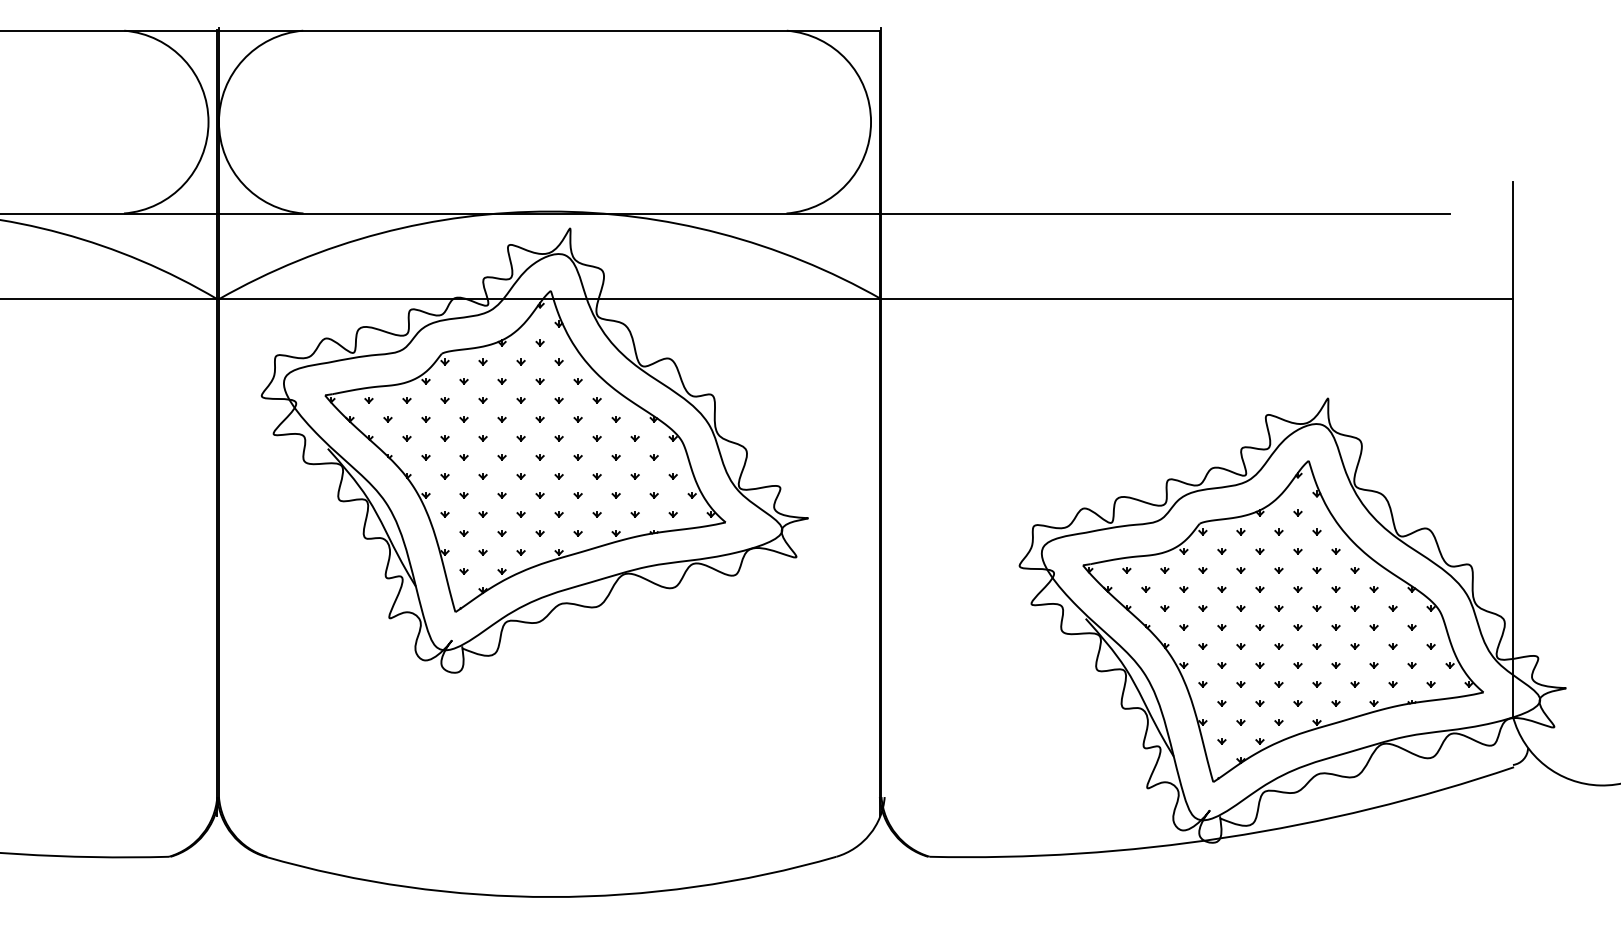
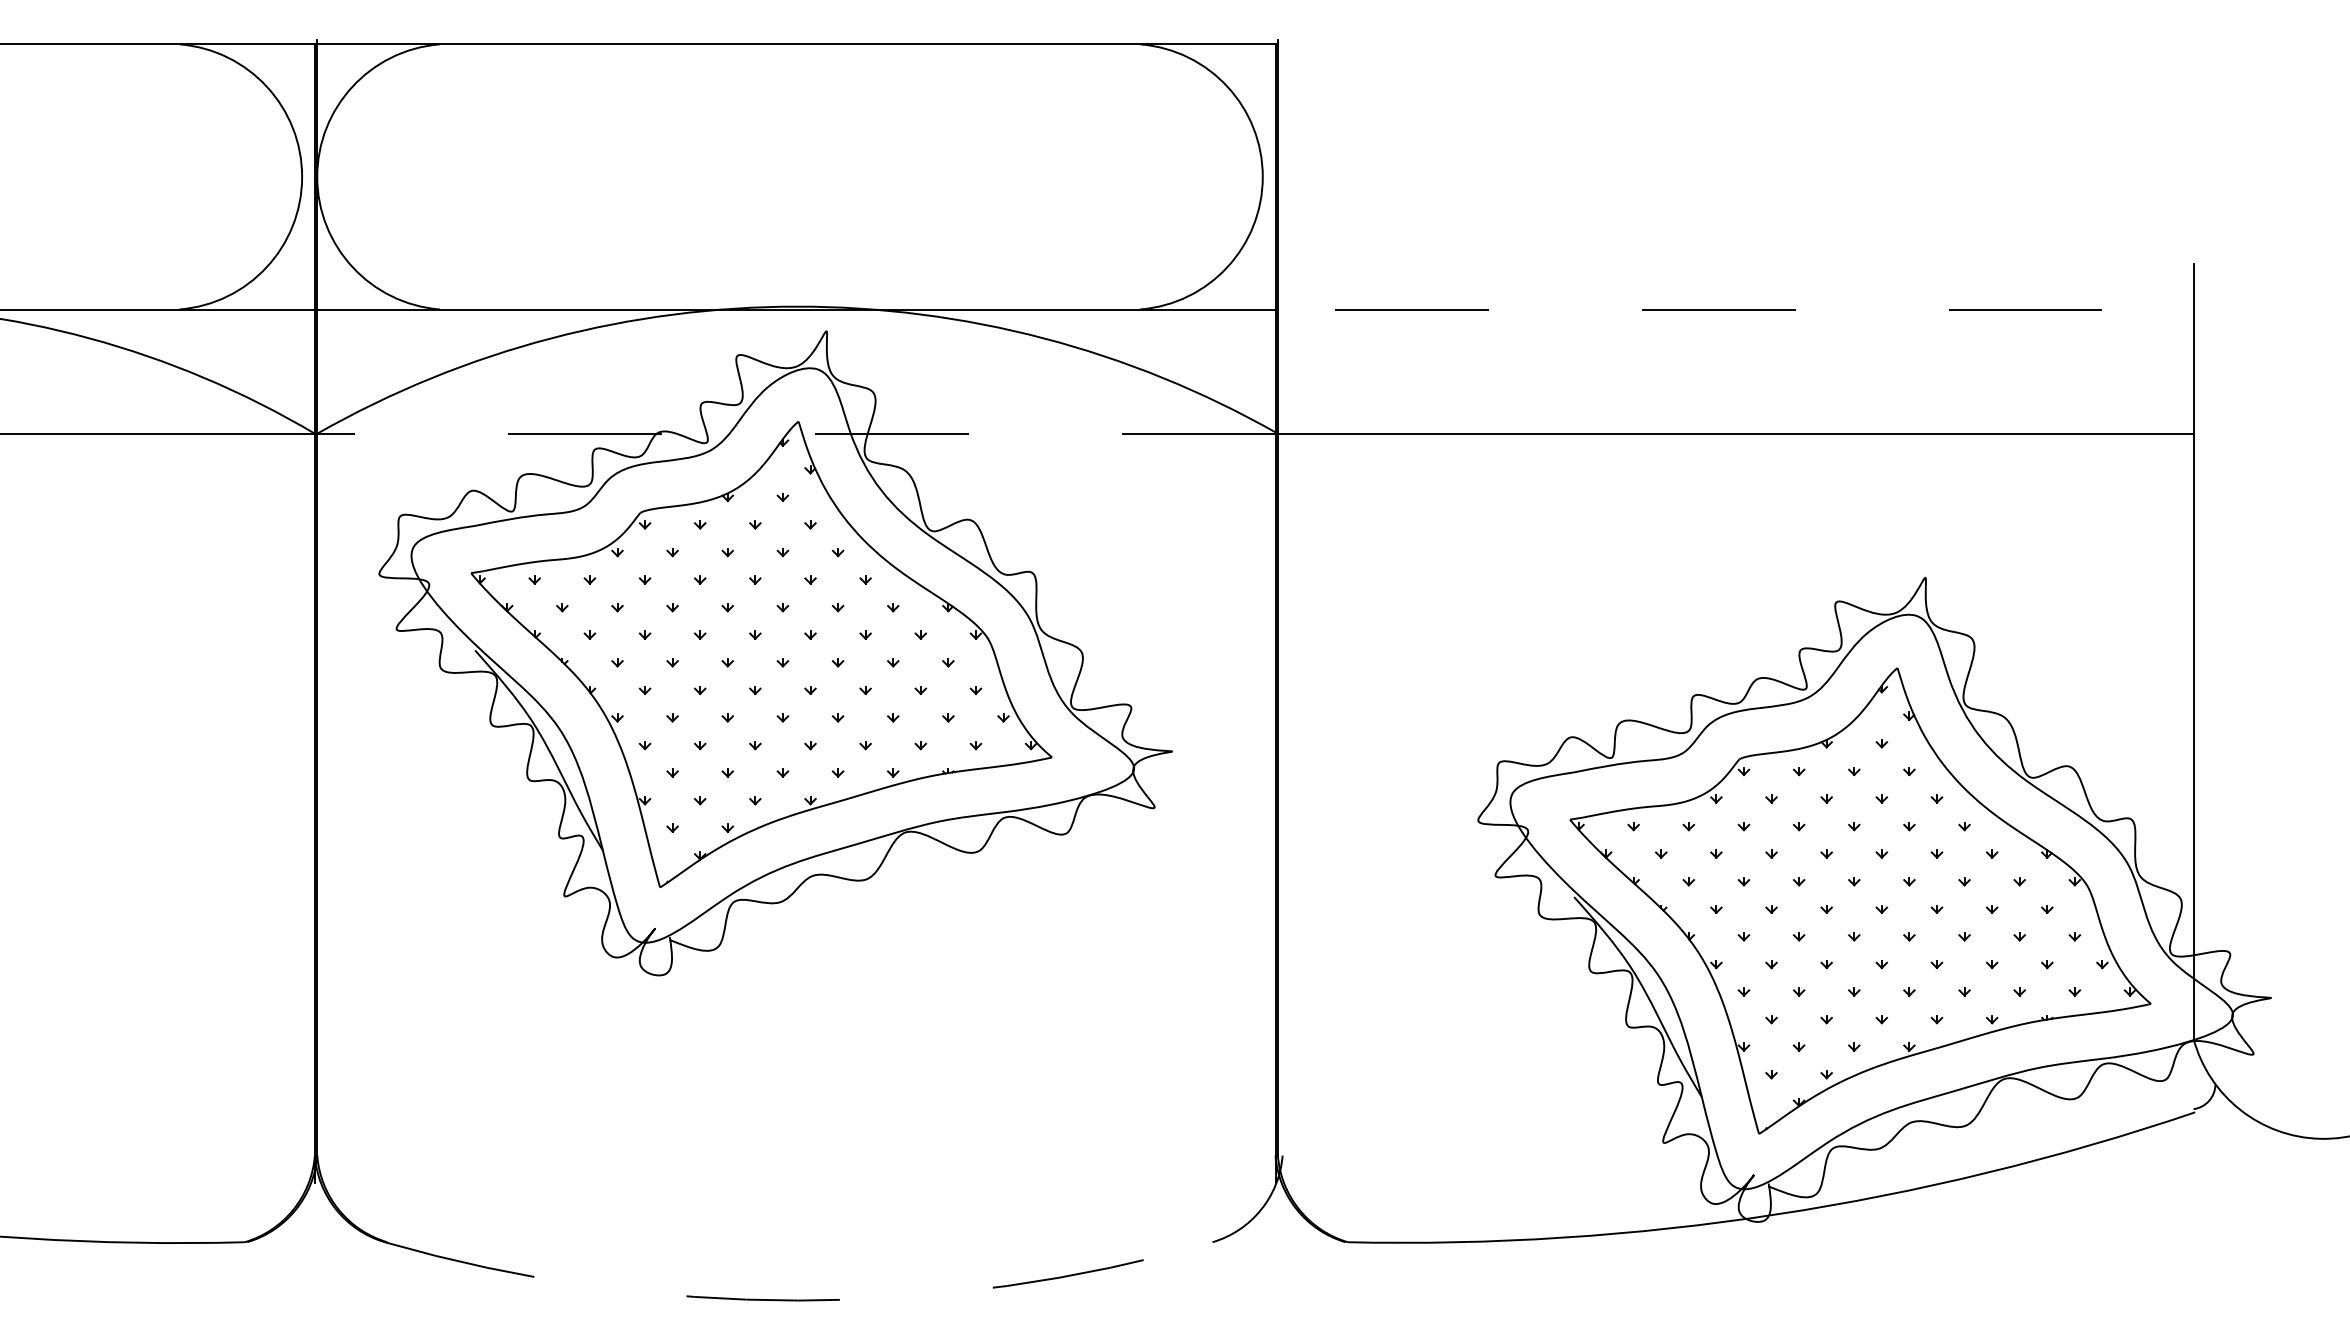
line: (1164, 214) -> (1688, 310), solid -> dashed
line: (548, 299) -> (795, 434), solid -> dashed
arc: (551, 897) -> (799, 1301), solid -> dashed

